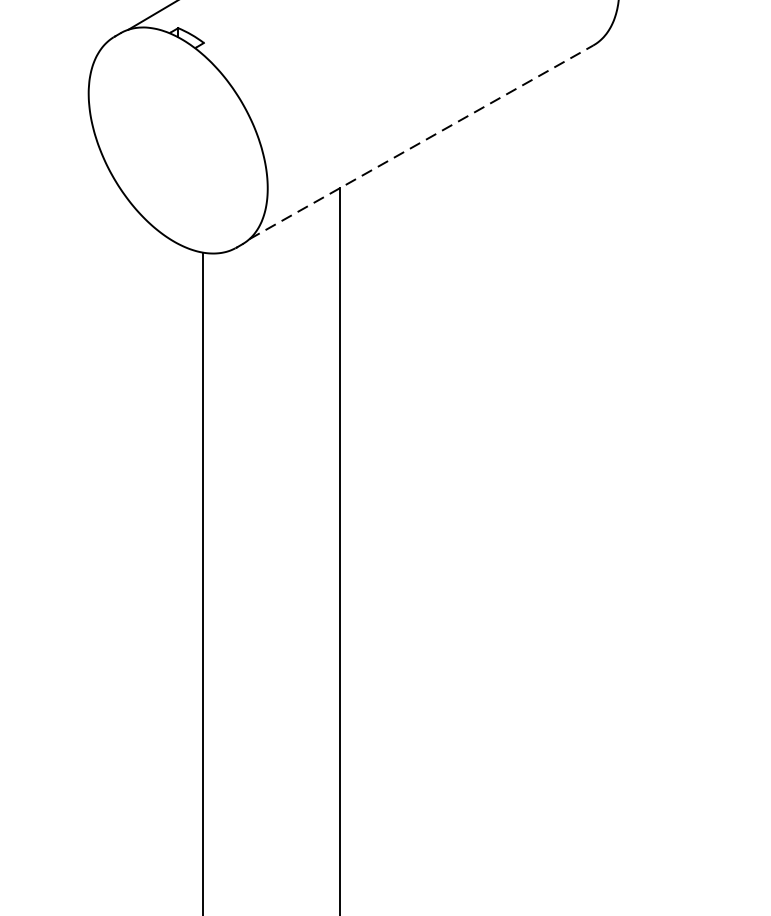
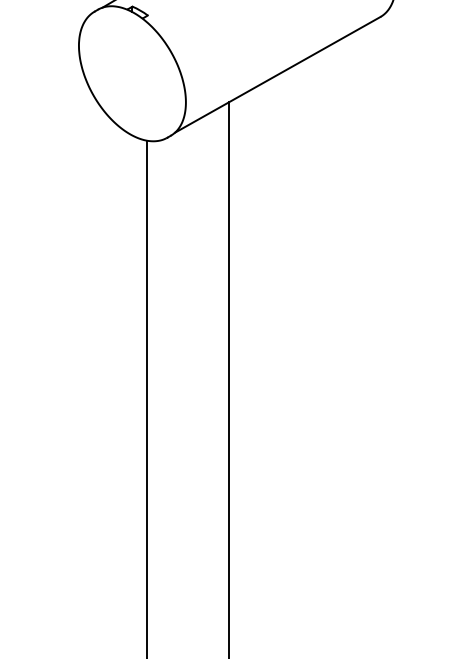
line: (421, 141) -> (277, 74), dashed -> solid

